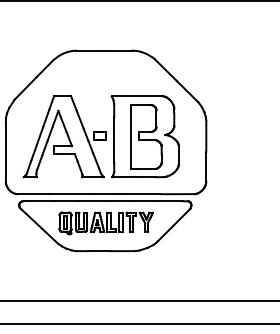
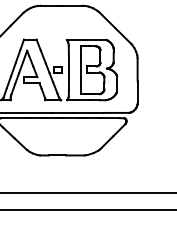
part: (105, 223) -> (62, 134), removed

